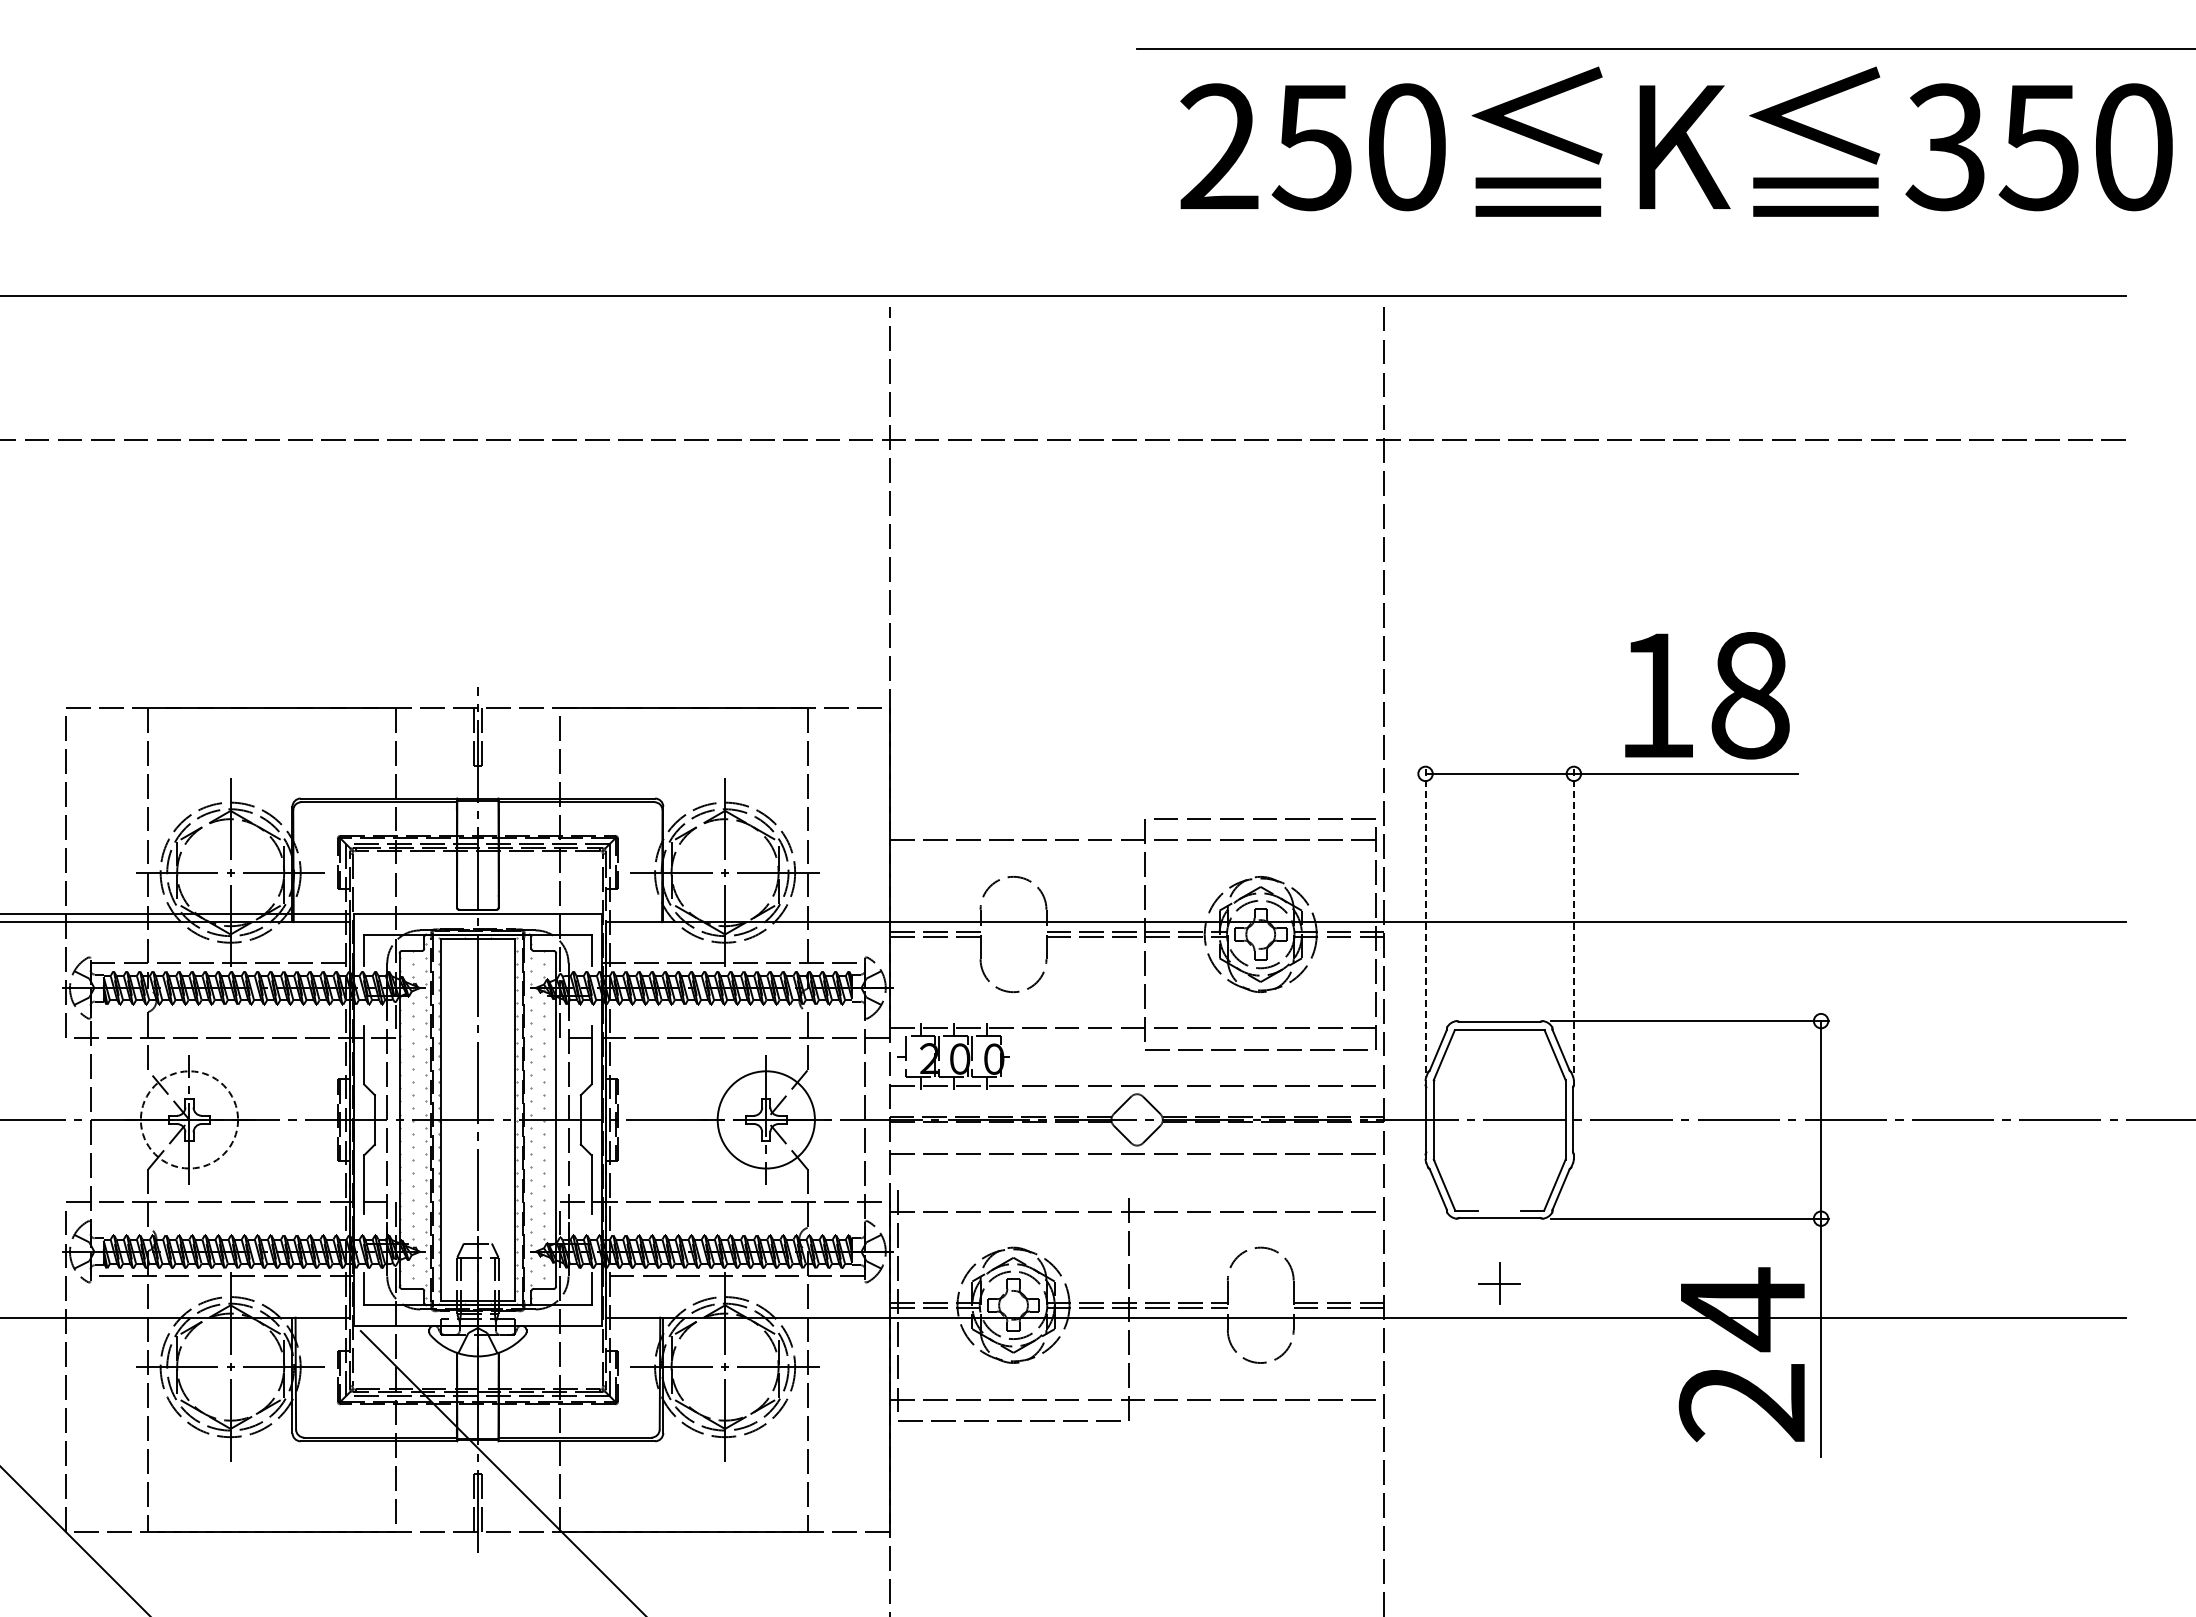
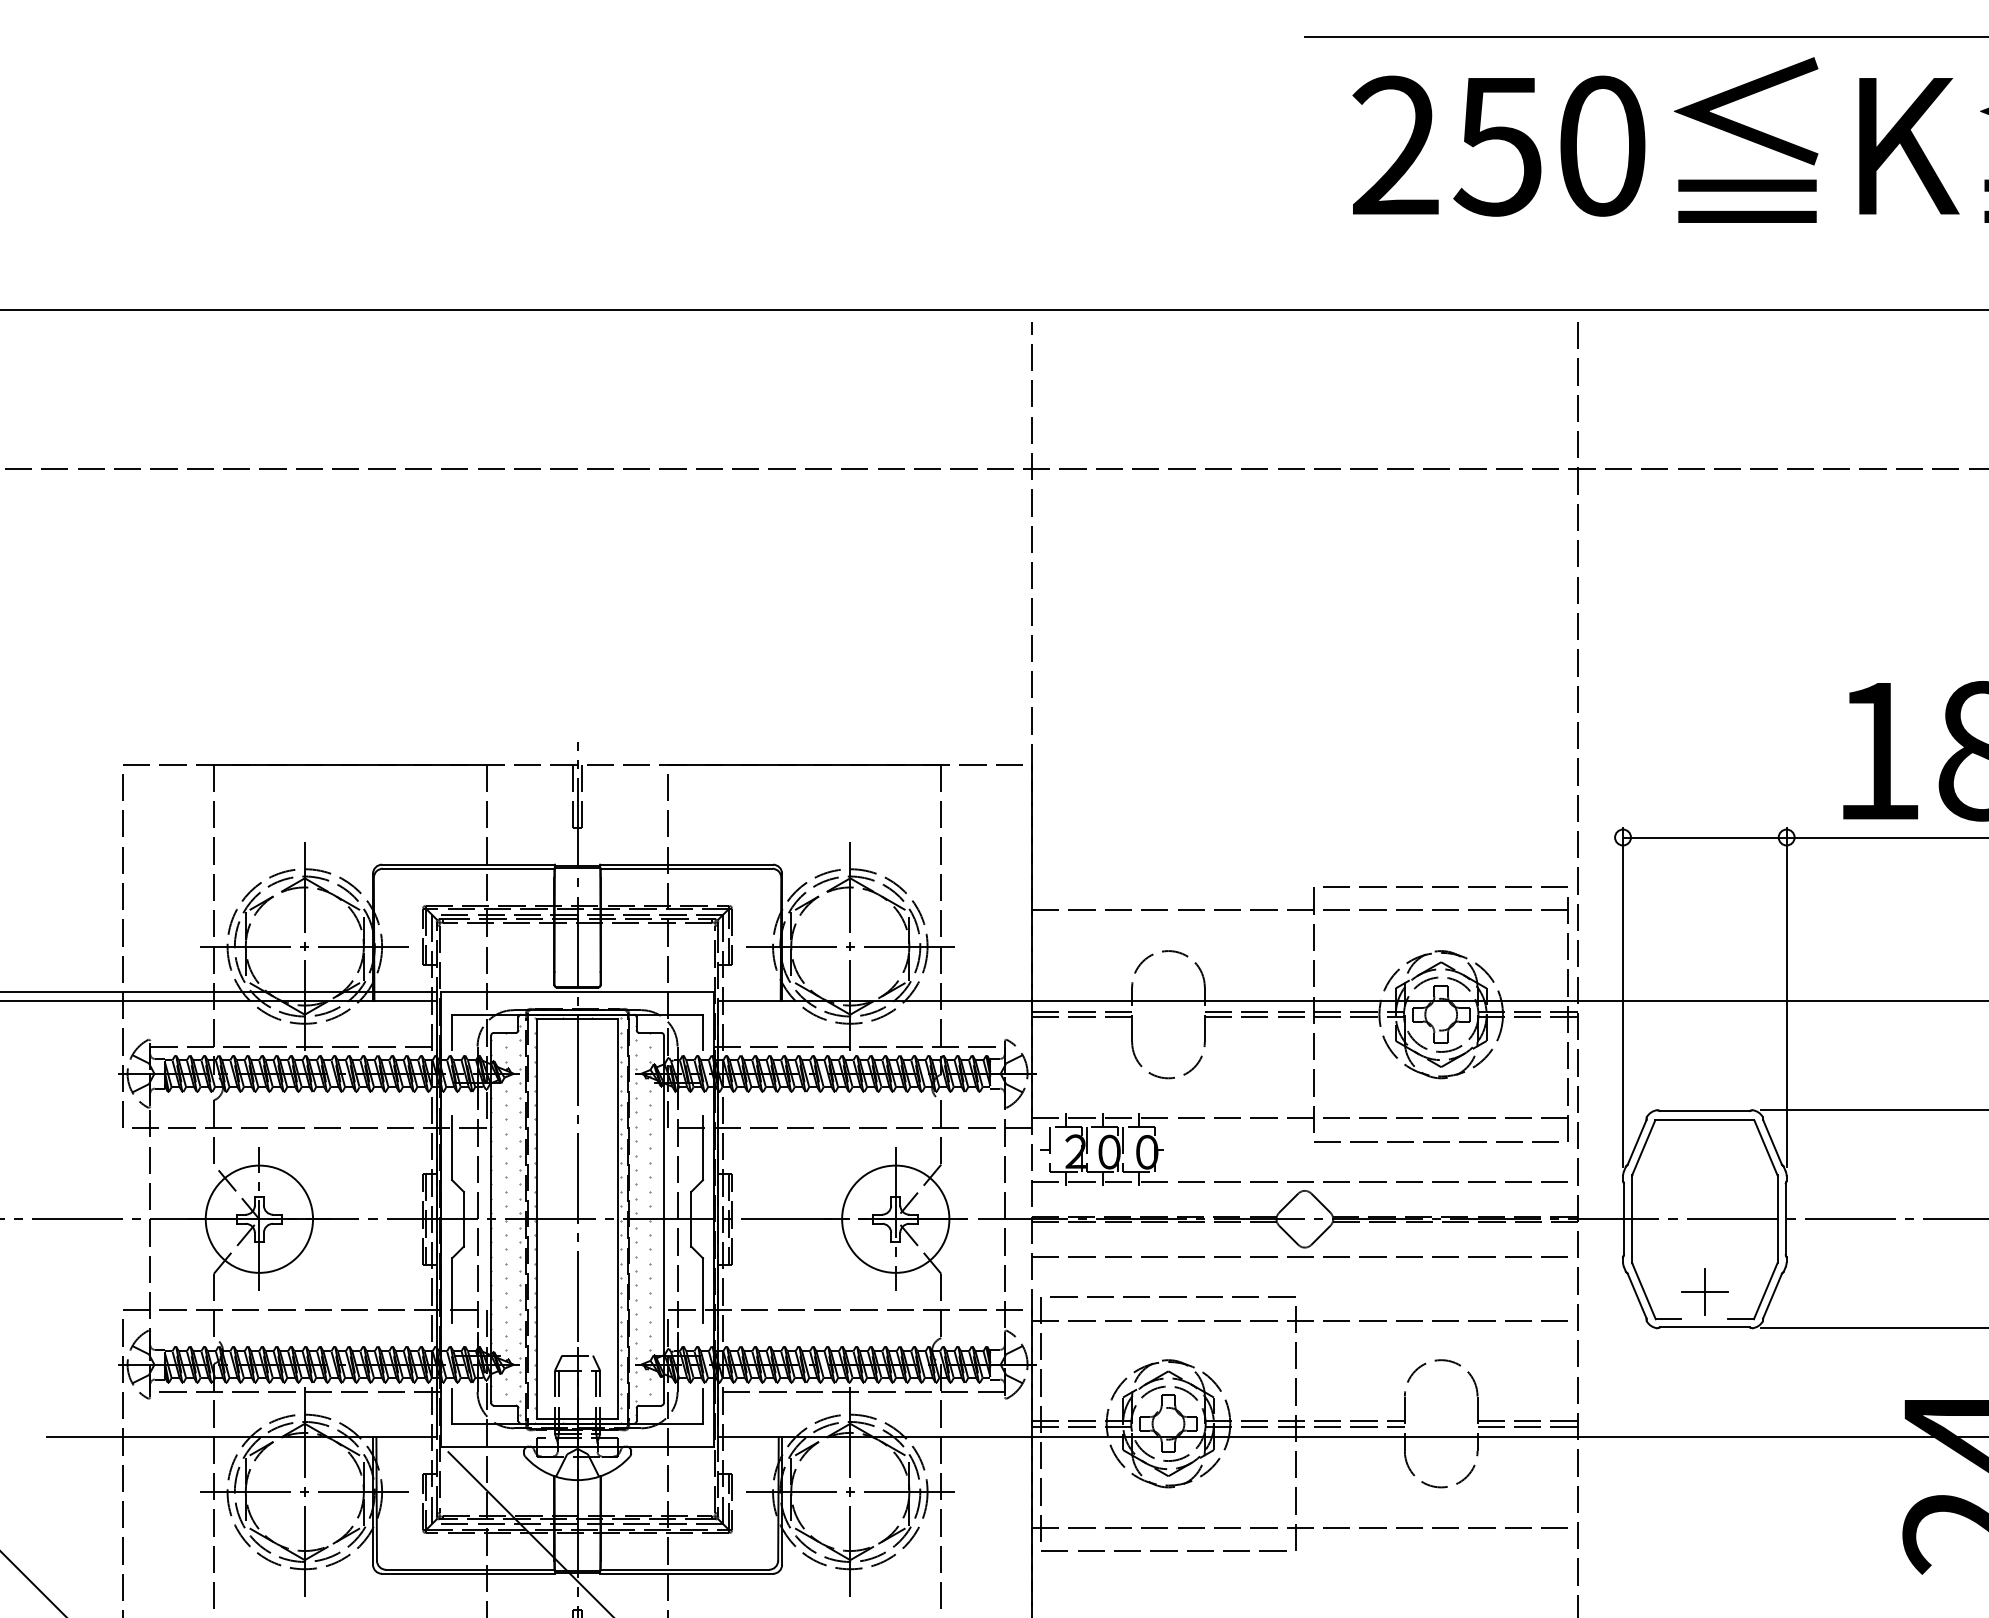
line: (1425, 919) -> (1622, 998), dashed -> solid
line: (1573, 919) -> (1786, 998), dashed -> solid
circle: (189, 1119) -> (259, 1218), dashed -> solid
line: (1017, 1189) -> (1172, 1296), added
part: (1499, 1283) -> (1704, 1291), moved

